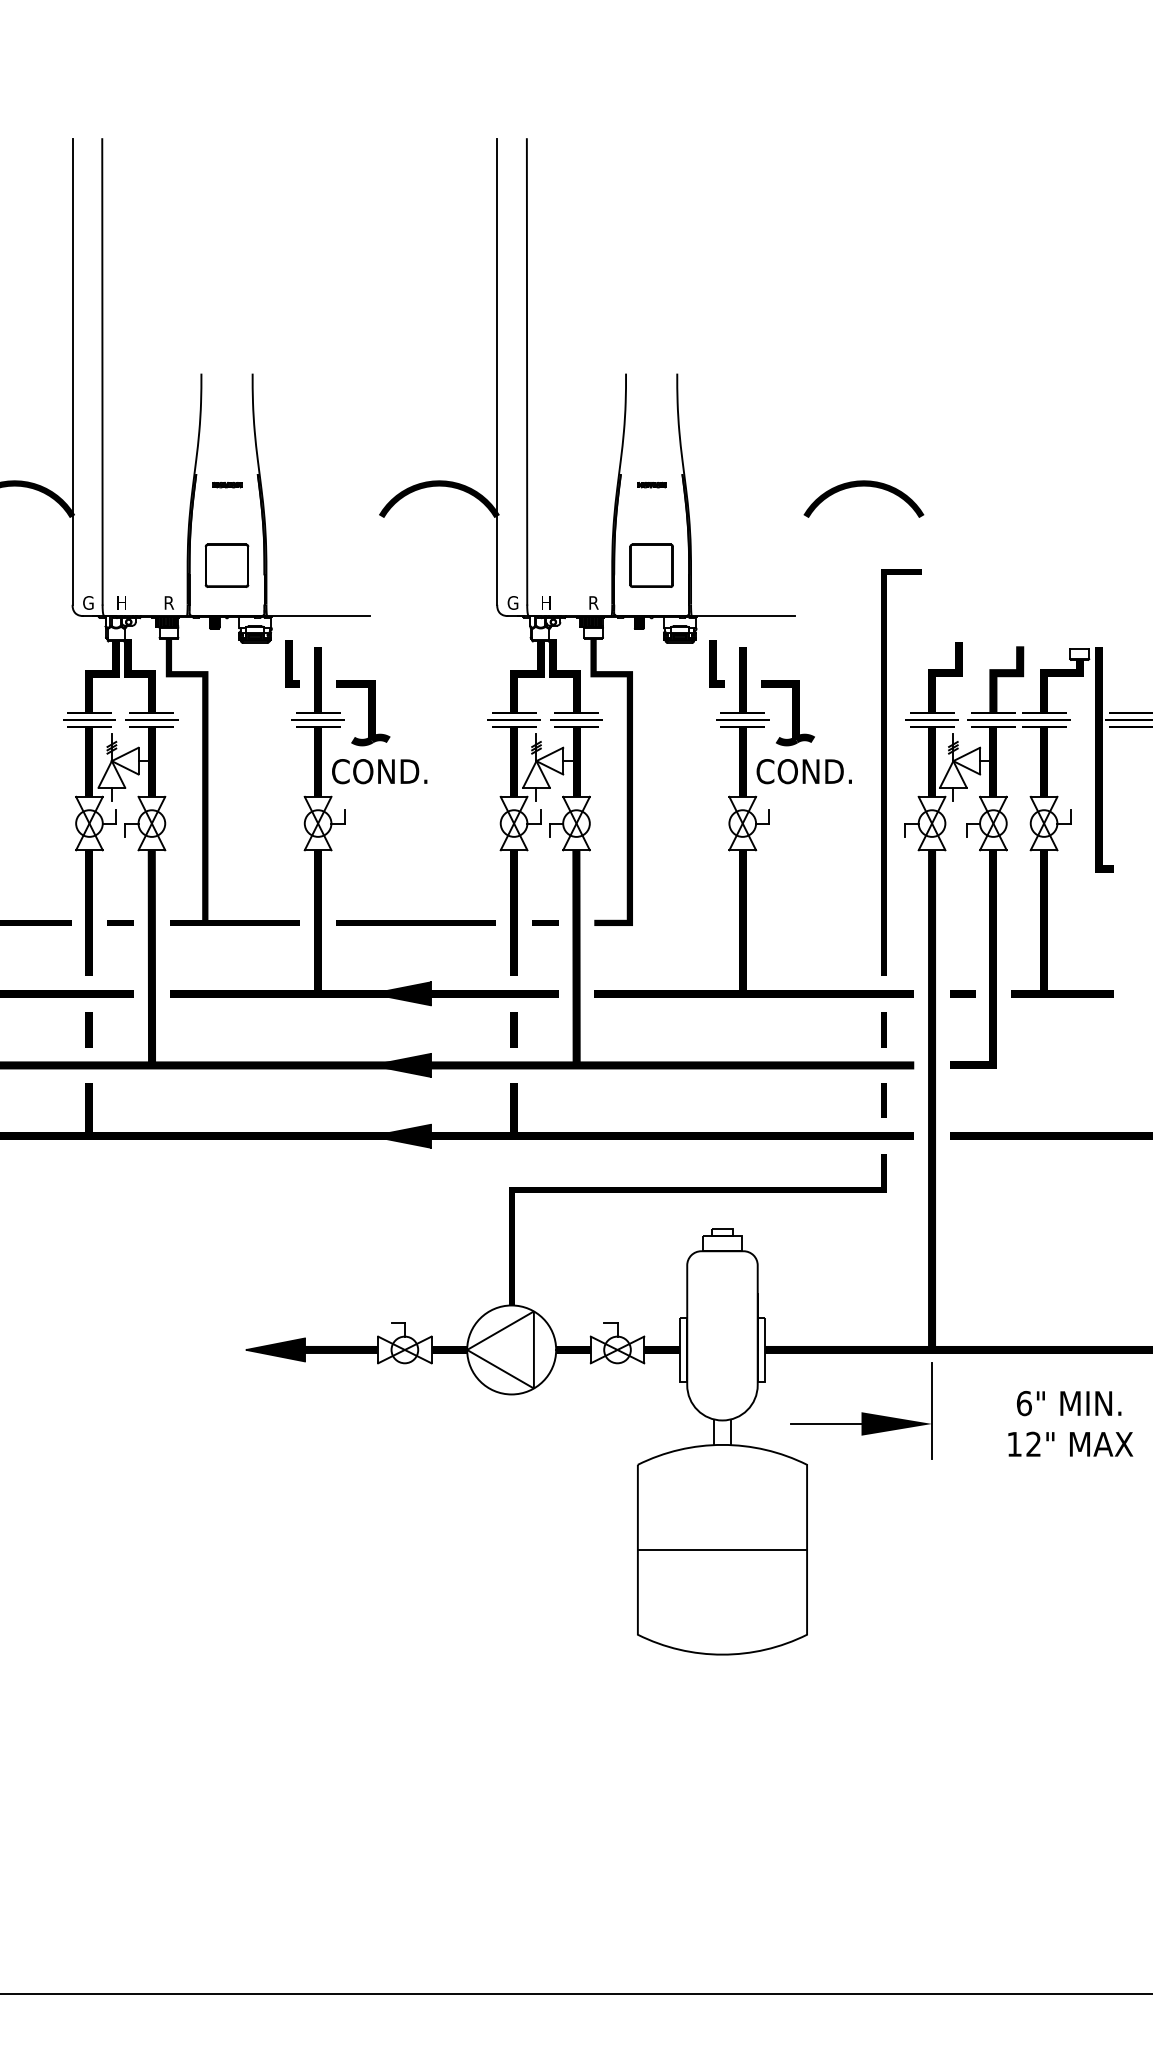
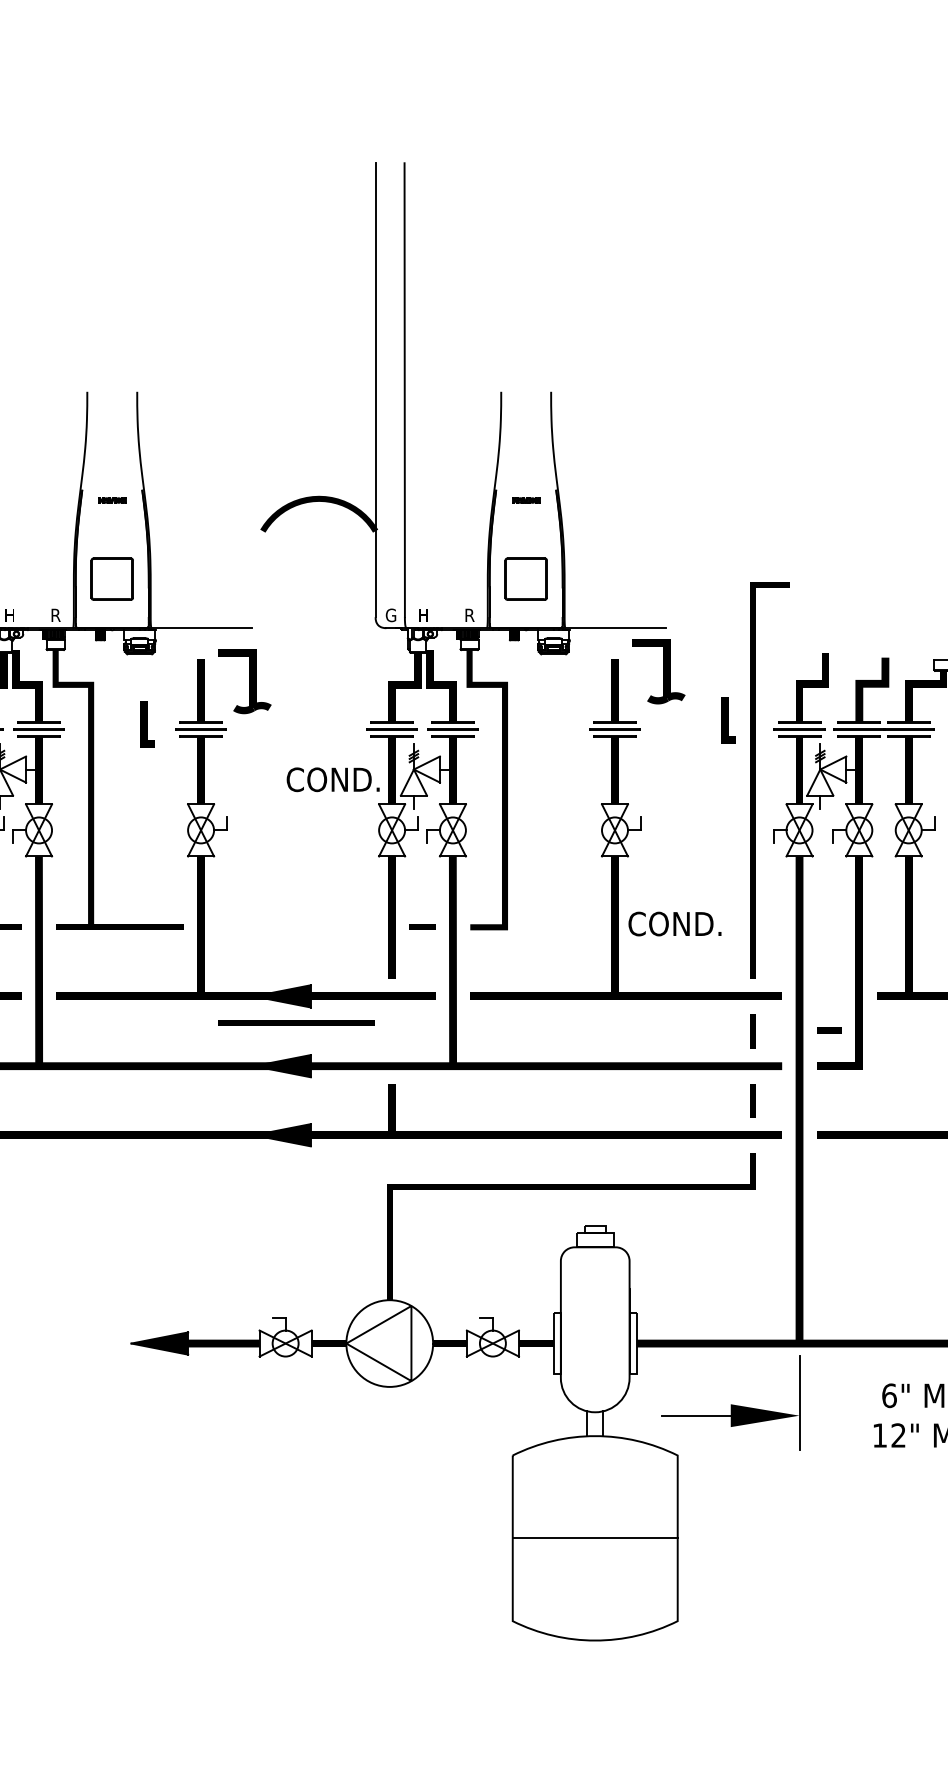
curve: (863, 486) -> (732, 501), removed
line: (292, 663) -> (147, 724), moved
line: (716, 663) -> (727, 720), moved
part: (363, 713) -> (245, 682), moved
part: (787, 713) -> (658, 672), moved
text: (379, 771) -> (333, 779), moved
text: (803, 771) -> (674, 923), moved
line: (415, 922) -> (295, 1022), moved
line: (962, 993) -> (829, 1030), moved
line: (513, 1029) -> (391, 1031), removed

